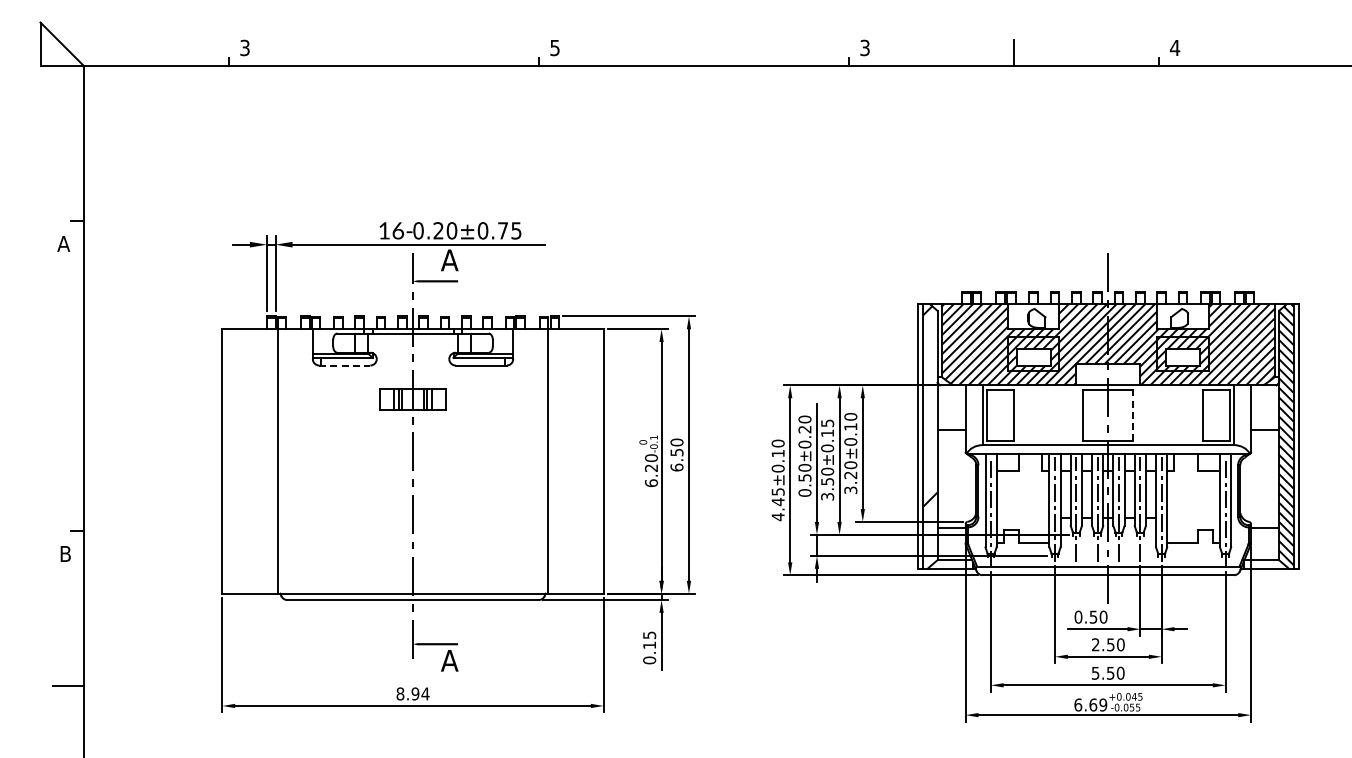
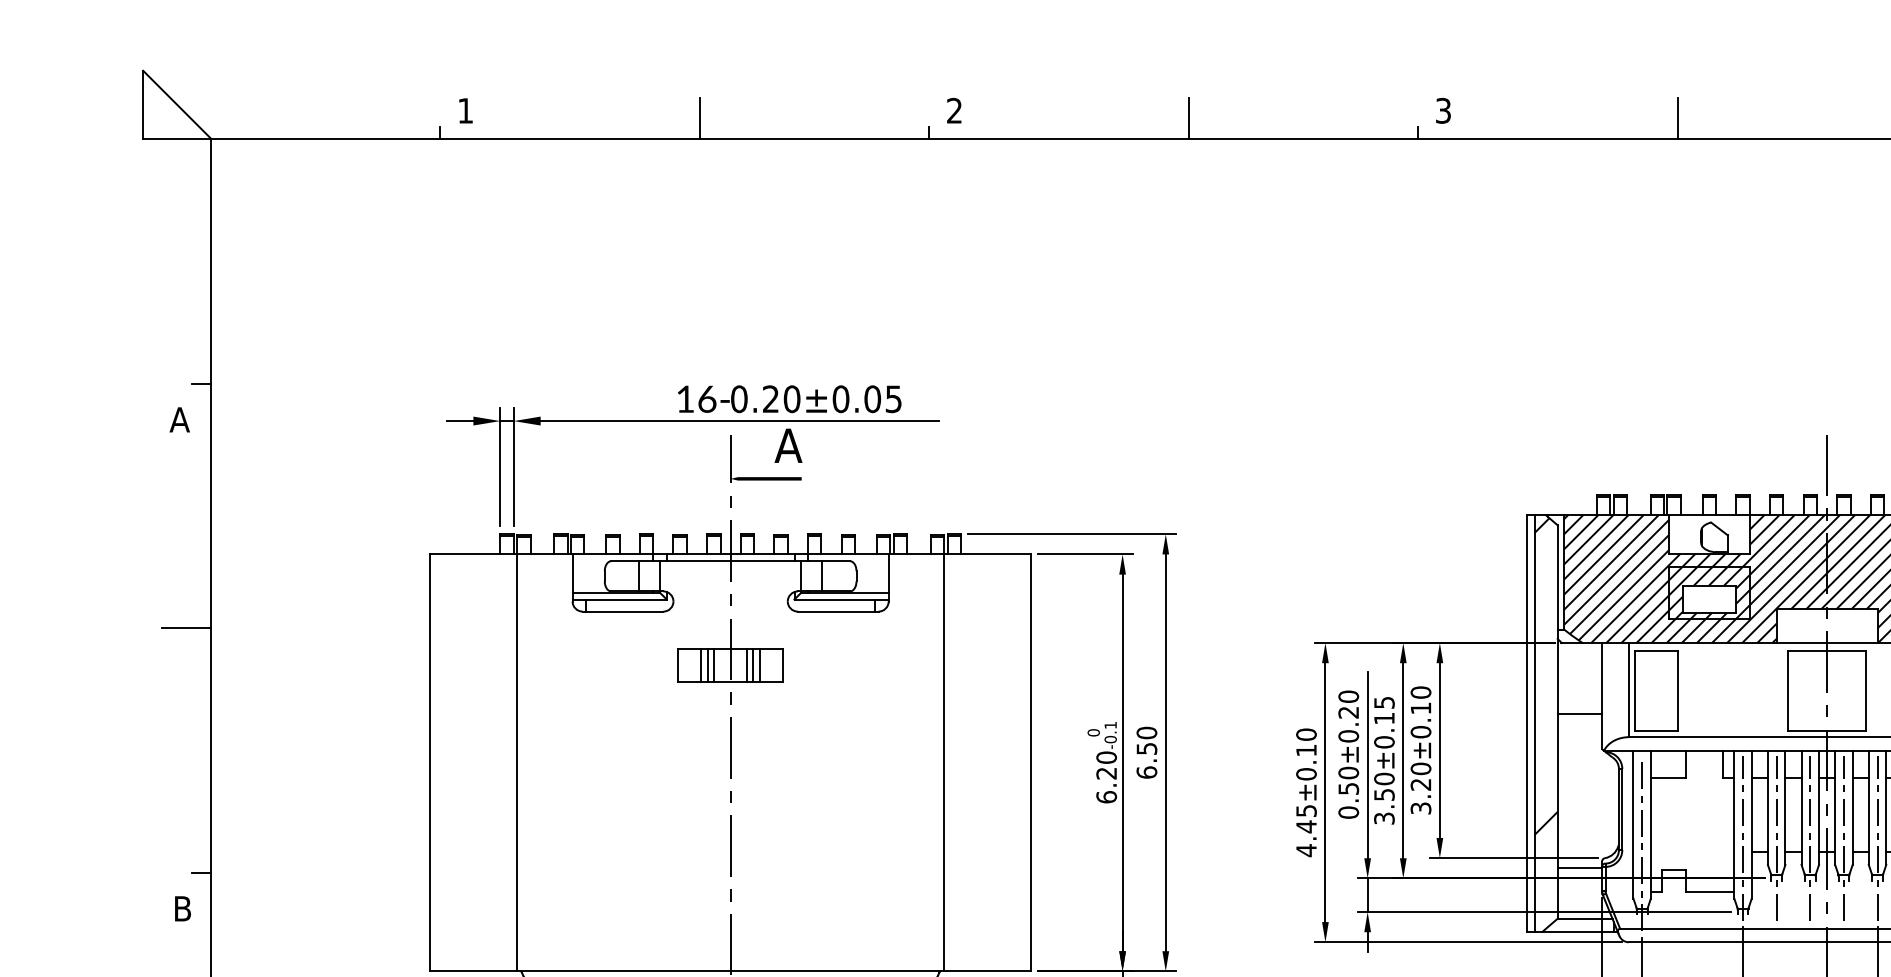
text: (244, 47) -> (464, 110), 3 -> 1
text: (554, 47) -> (953, 110), 5 -> 2
line: (393, 52) -> (699, 117), added
line: (703, 52) -> (1188, 117), added
text: (502, 230) -> (871, 398), 0.20±0.75 -> 0.20±0.05
line: (344, 365) -> (622, 611), dashed -> solid
line: (67, 375) -> (185, 627), added
line: (1133, 415) -> (1866, 690), dashed -> solid

